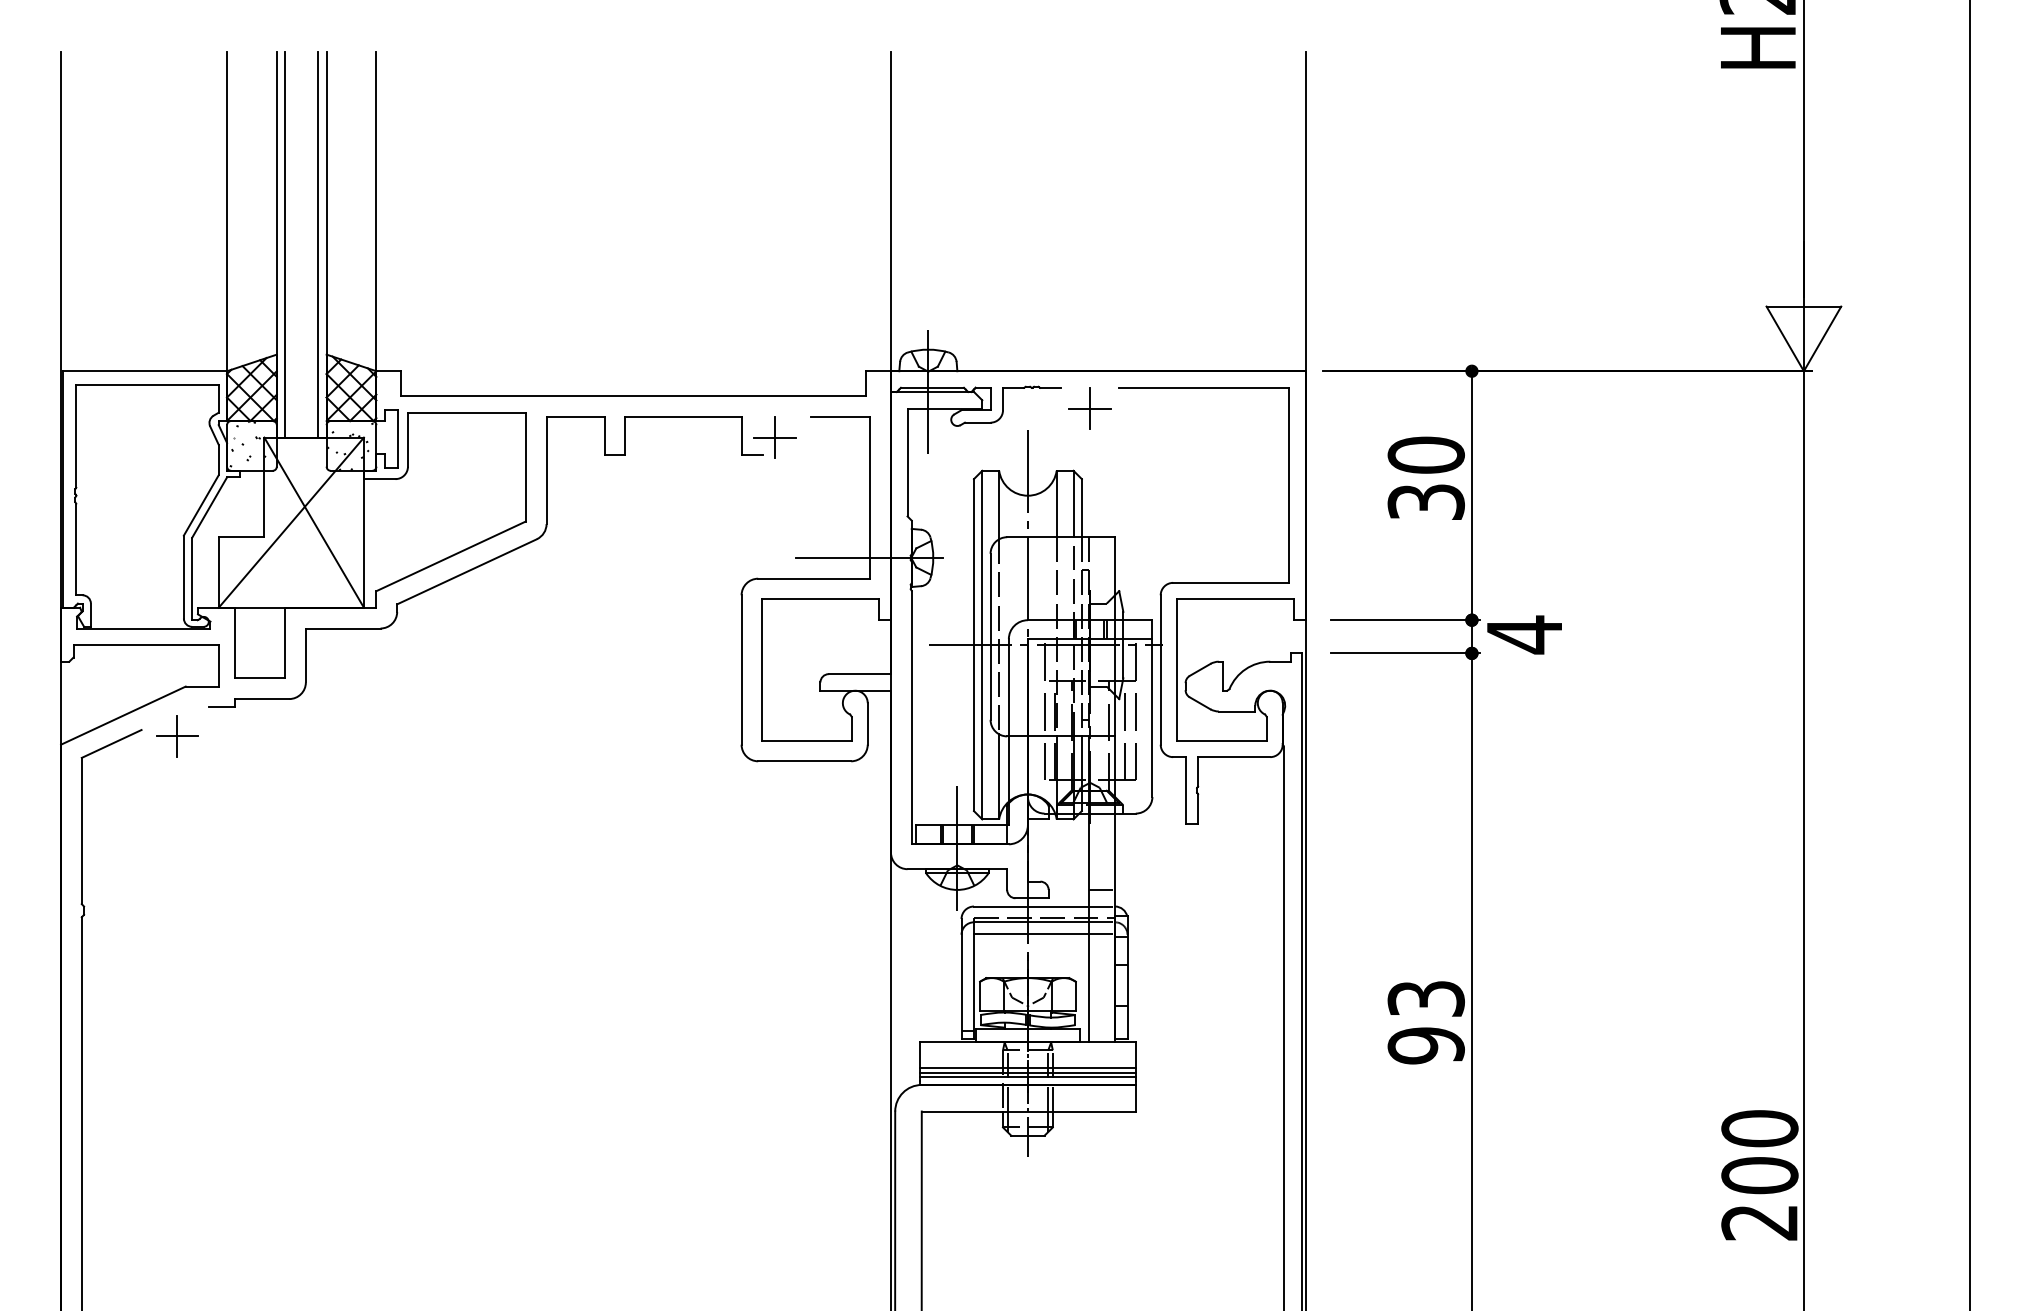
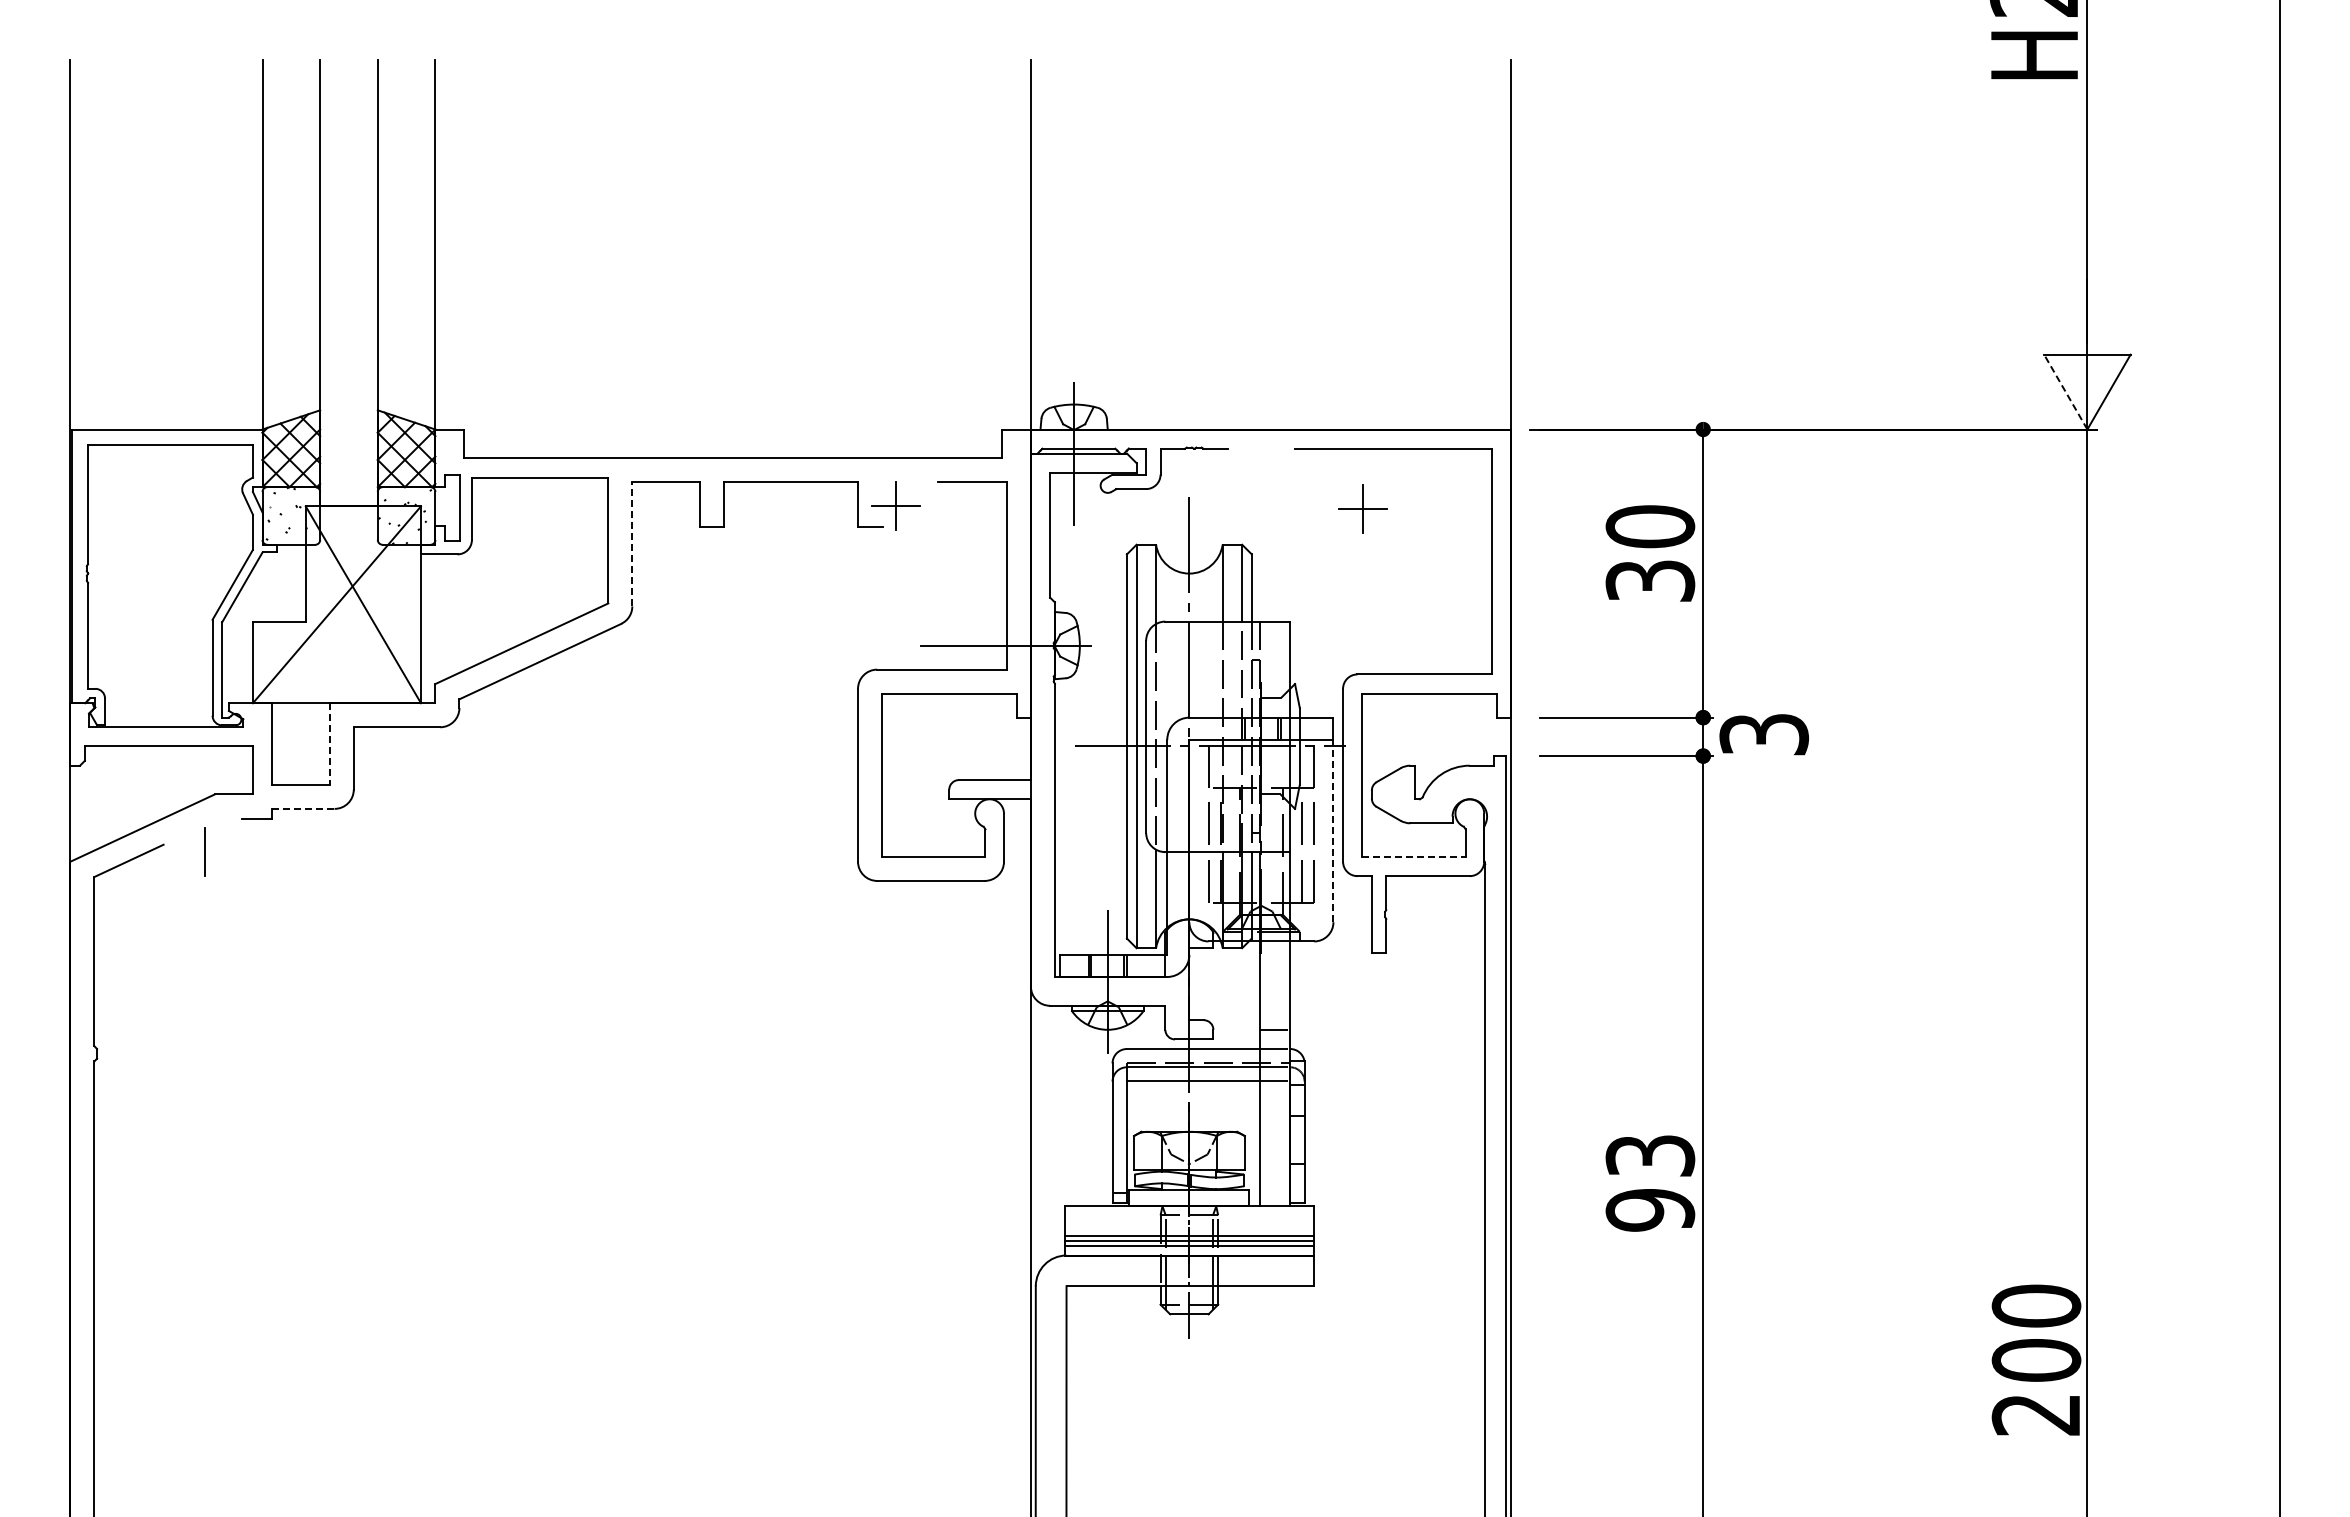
line: (284, 244) -> (329, 282), removed
line: (318, 244) -> (368, 282), removed
line: (1784, 338) -> (2065, 391), solid -> dashed
part: (1089, 408) -> (1362, 508), moved
line: (546, 469) -> (632, 543), solid -> dashed
text: (1524, 634) -> (1764, 734), 4 -> 3
line: (284, 643) -> (329, 744), solid -> dashed
line: (262, 698) -> (303, 808), solid -> dashed
line: (1152, 717) -> (1333, 830), solid -> dashed
line: (176, 736) -> (204, 852), removed
line: (1221, 740) -> (1413, 856), solid -> dashed

